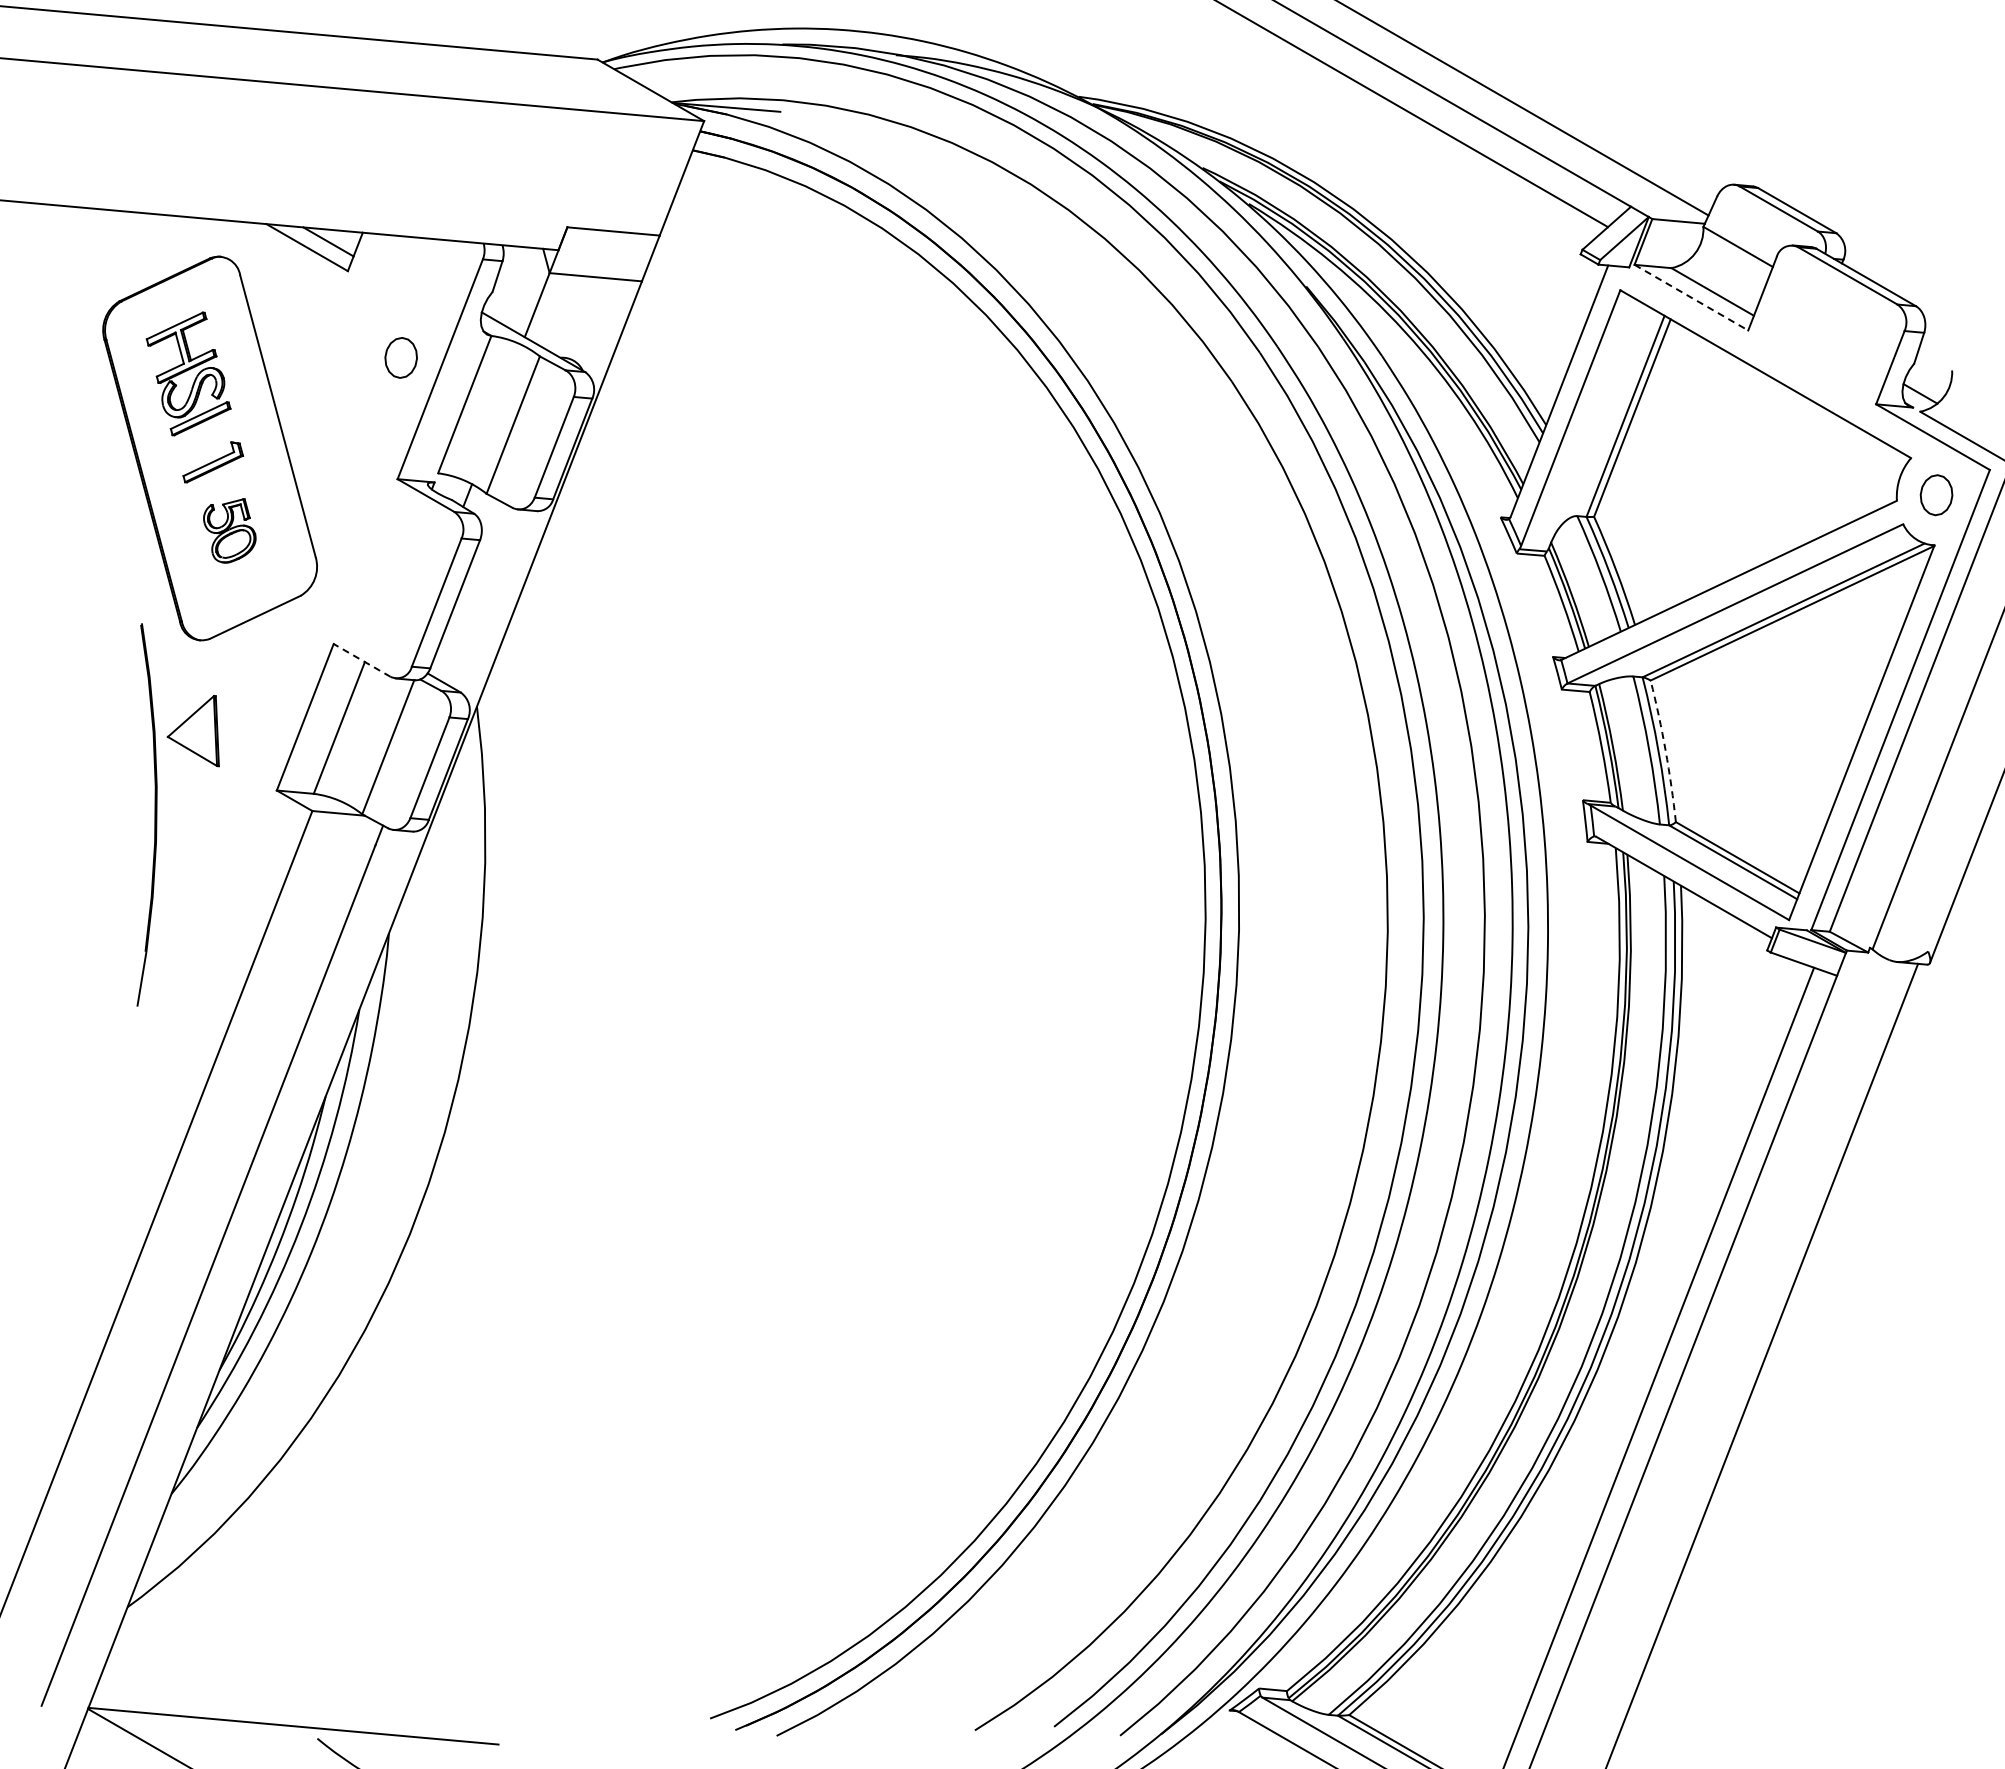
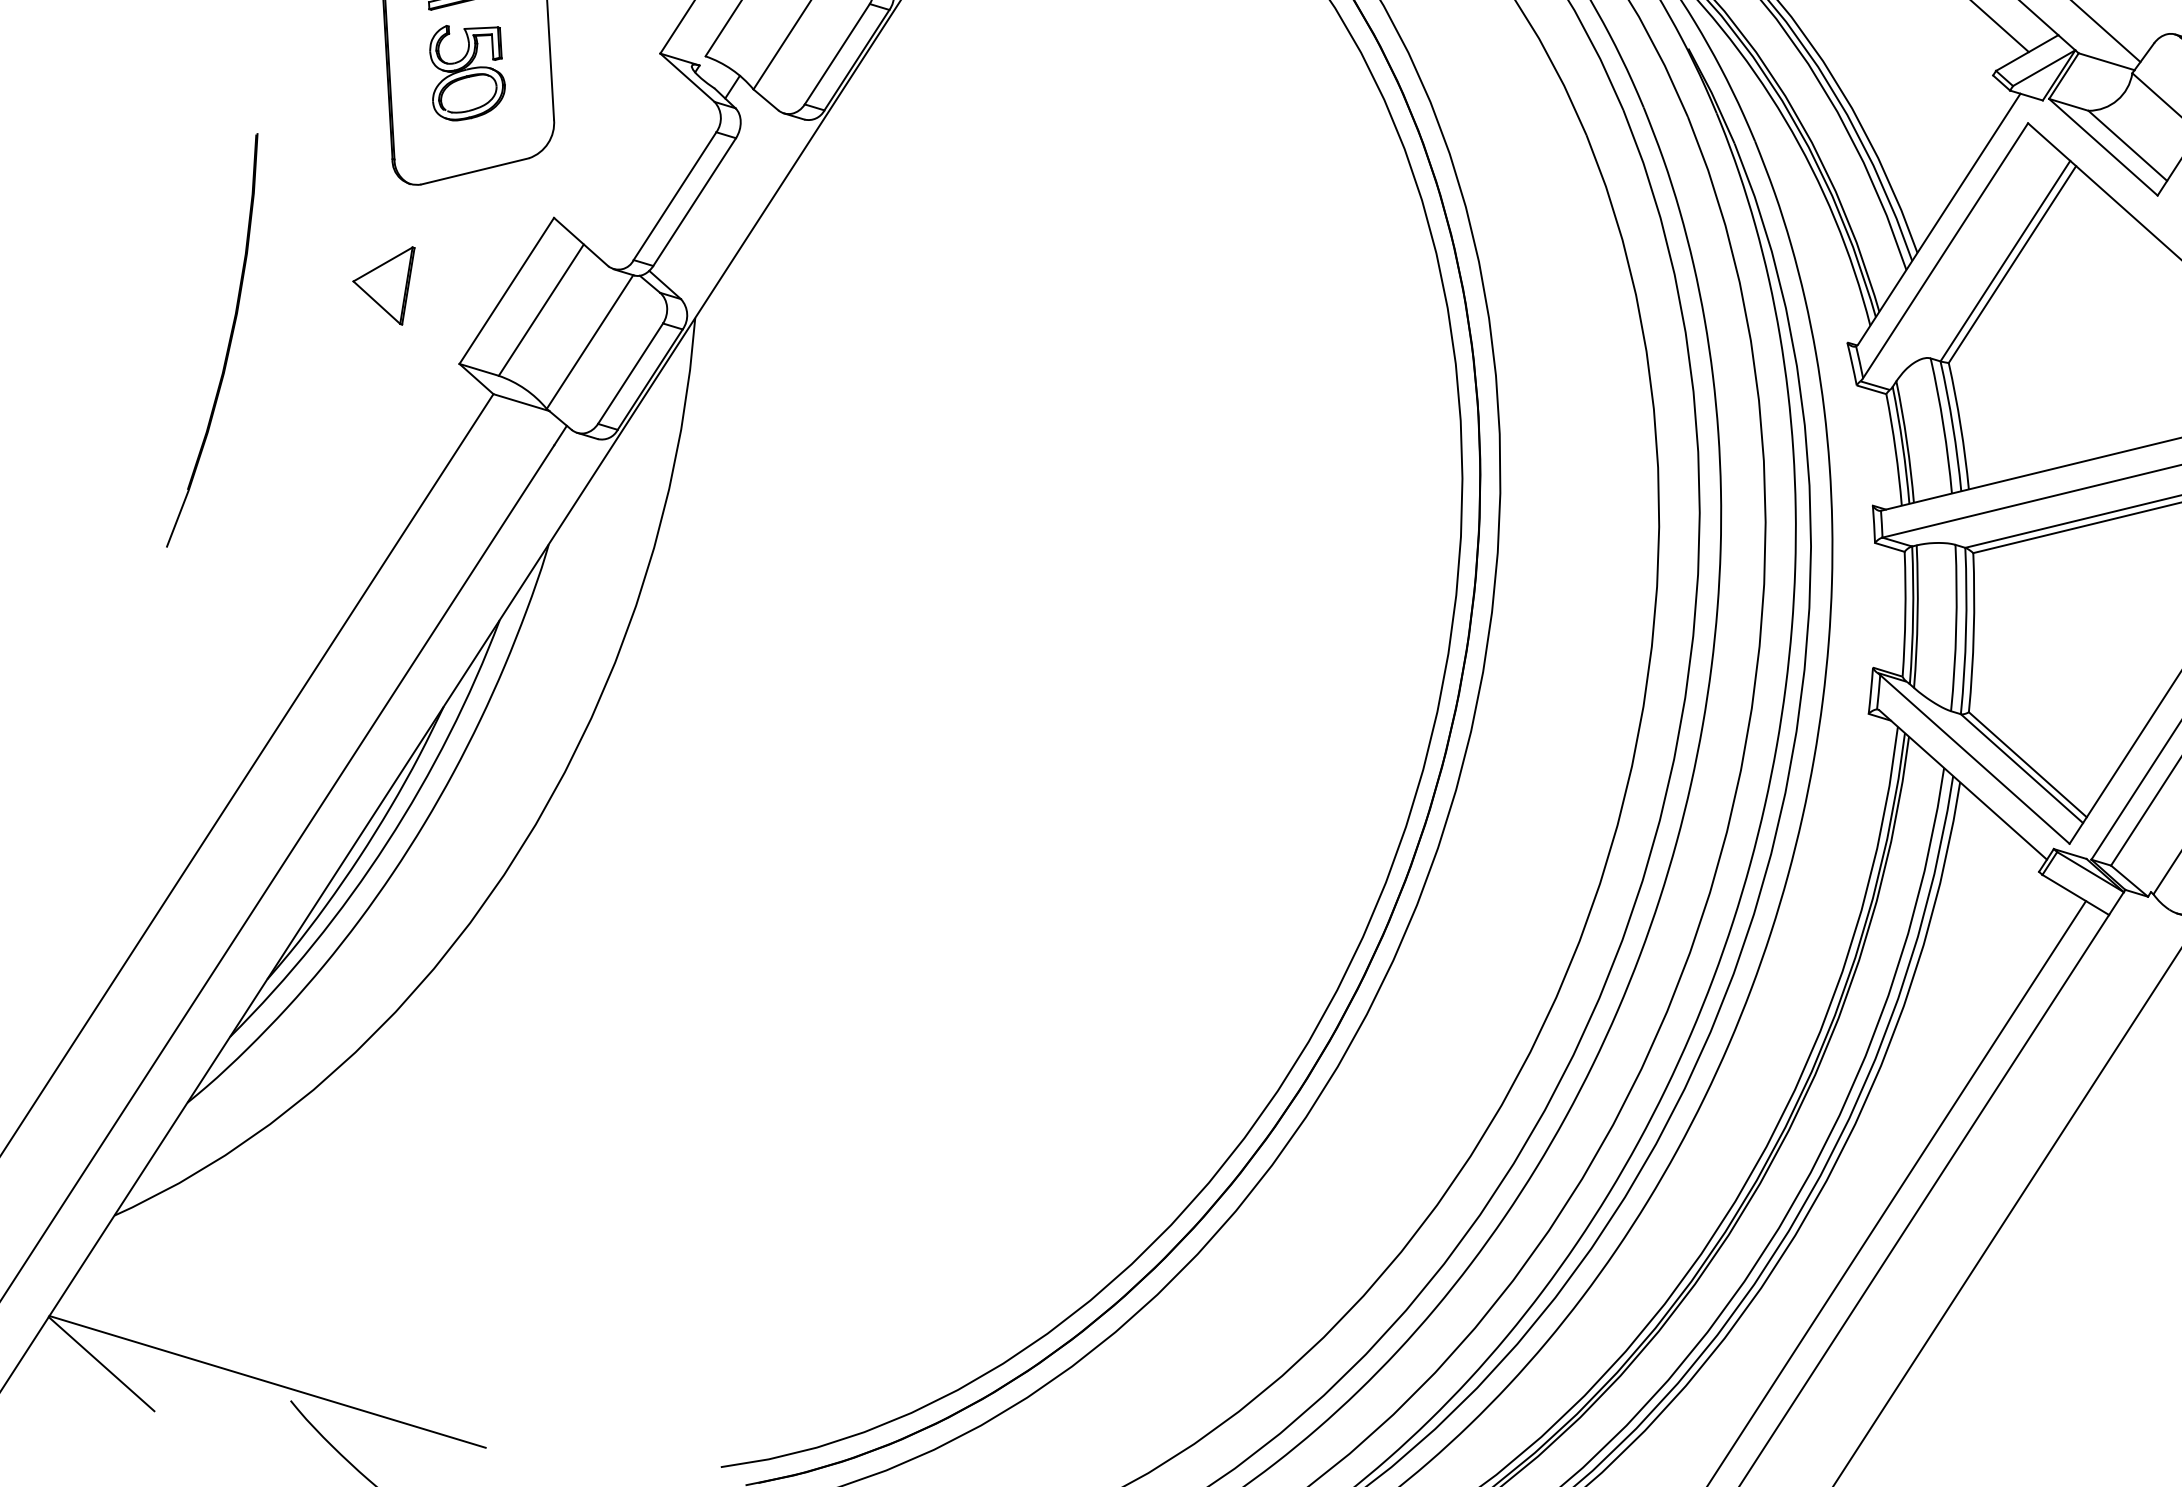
line: (1691, 297) -> (2103, 147), dashed -> solid
part: (229, 530) -> (466, 71), size x1.43
line: (362, 660) -> (581, 242), dashed -> solid
arc: (1665, 750) -> (1973, 632), dashed -> solid
part: (154, 814) -> (228, 343), moved

